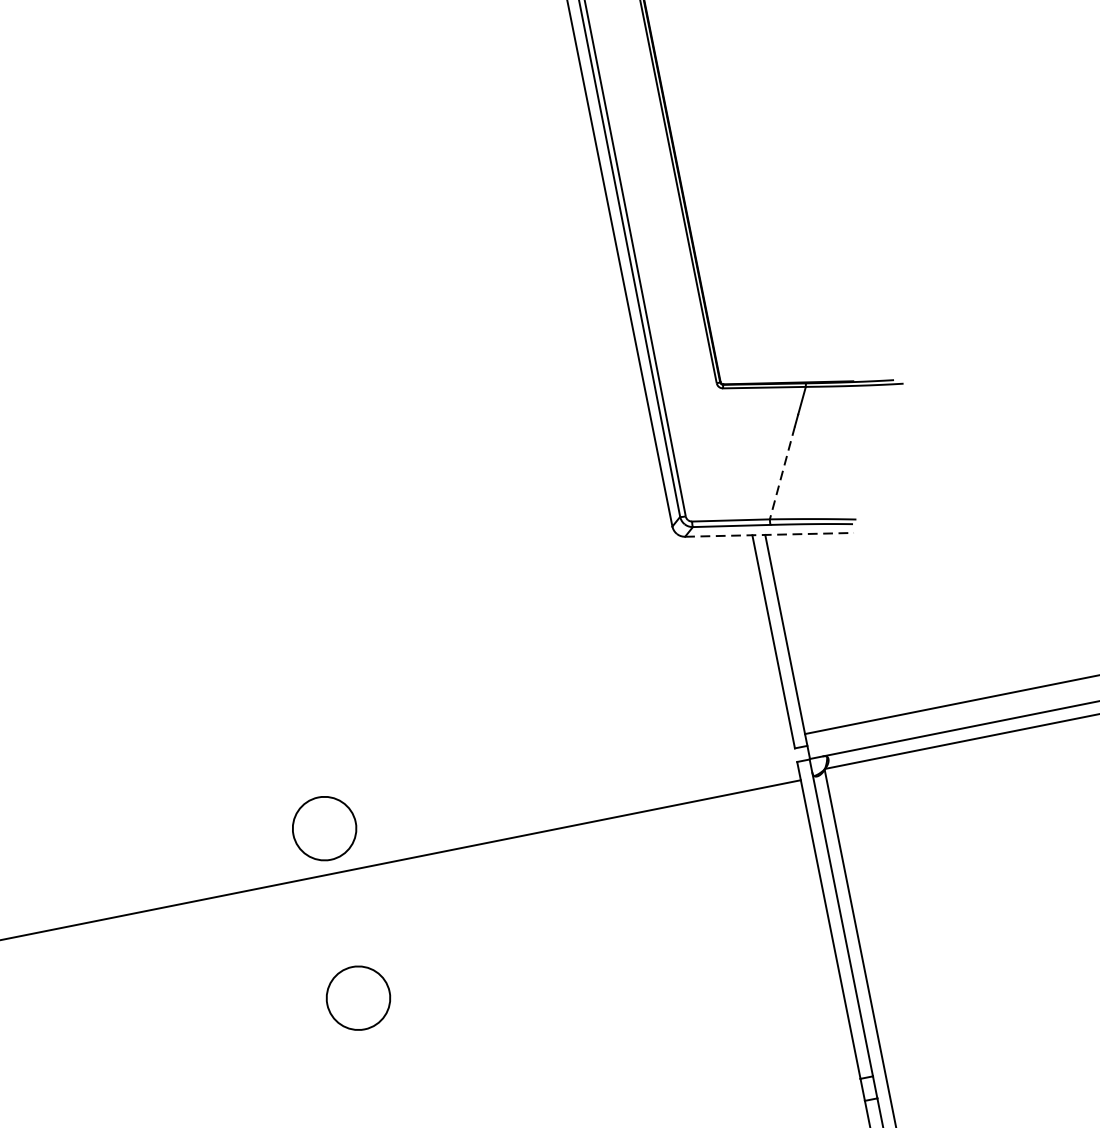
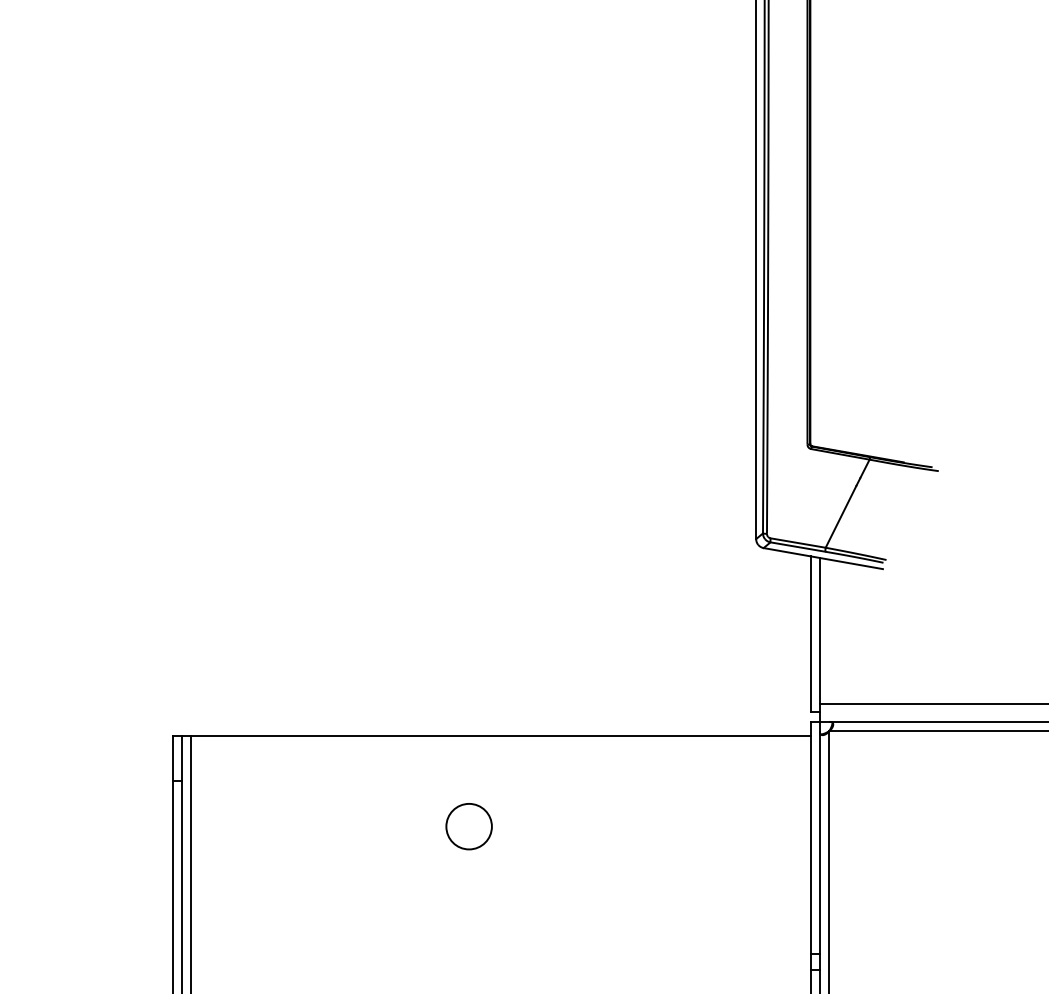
line: (782, 472) -> (841, 516), dashed -> solid
line: (769, 534) -> (823, 558), dashed -> solid
circle: (323, 828) -> (468, 702), removed

